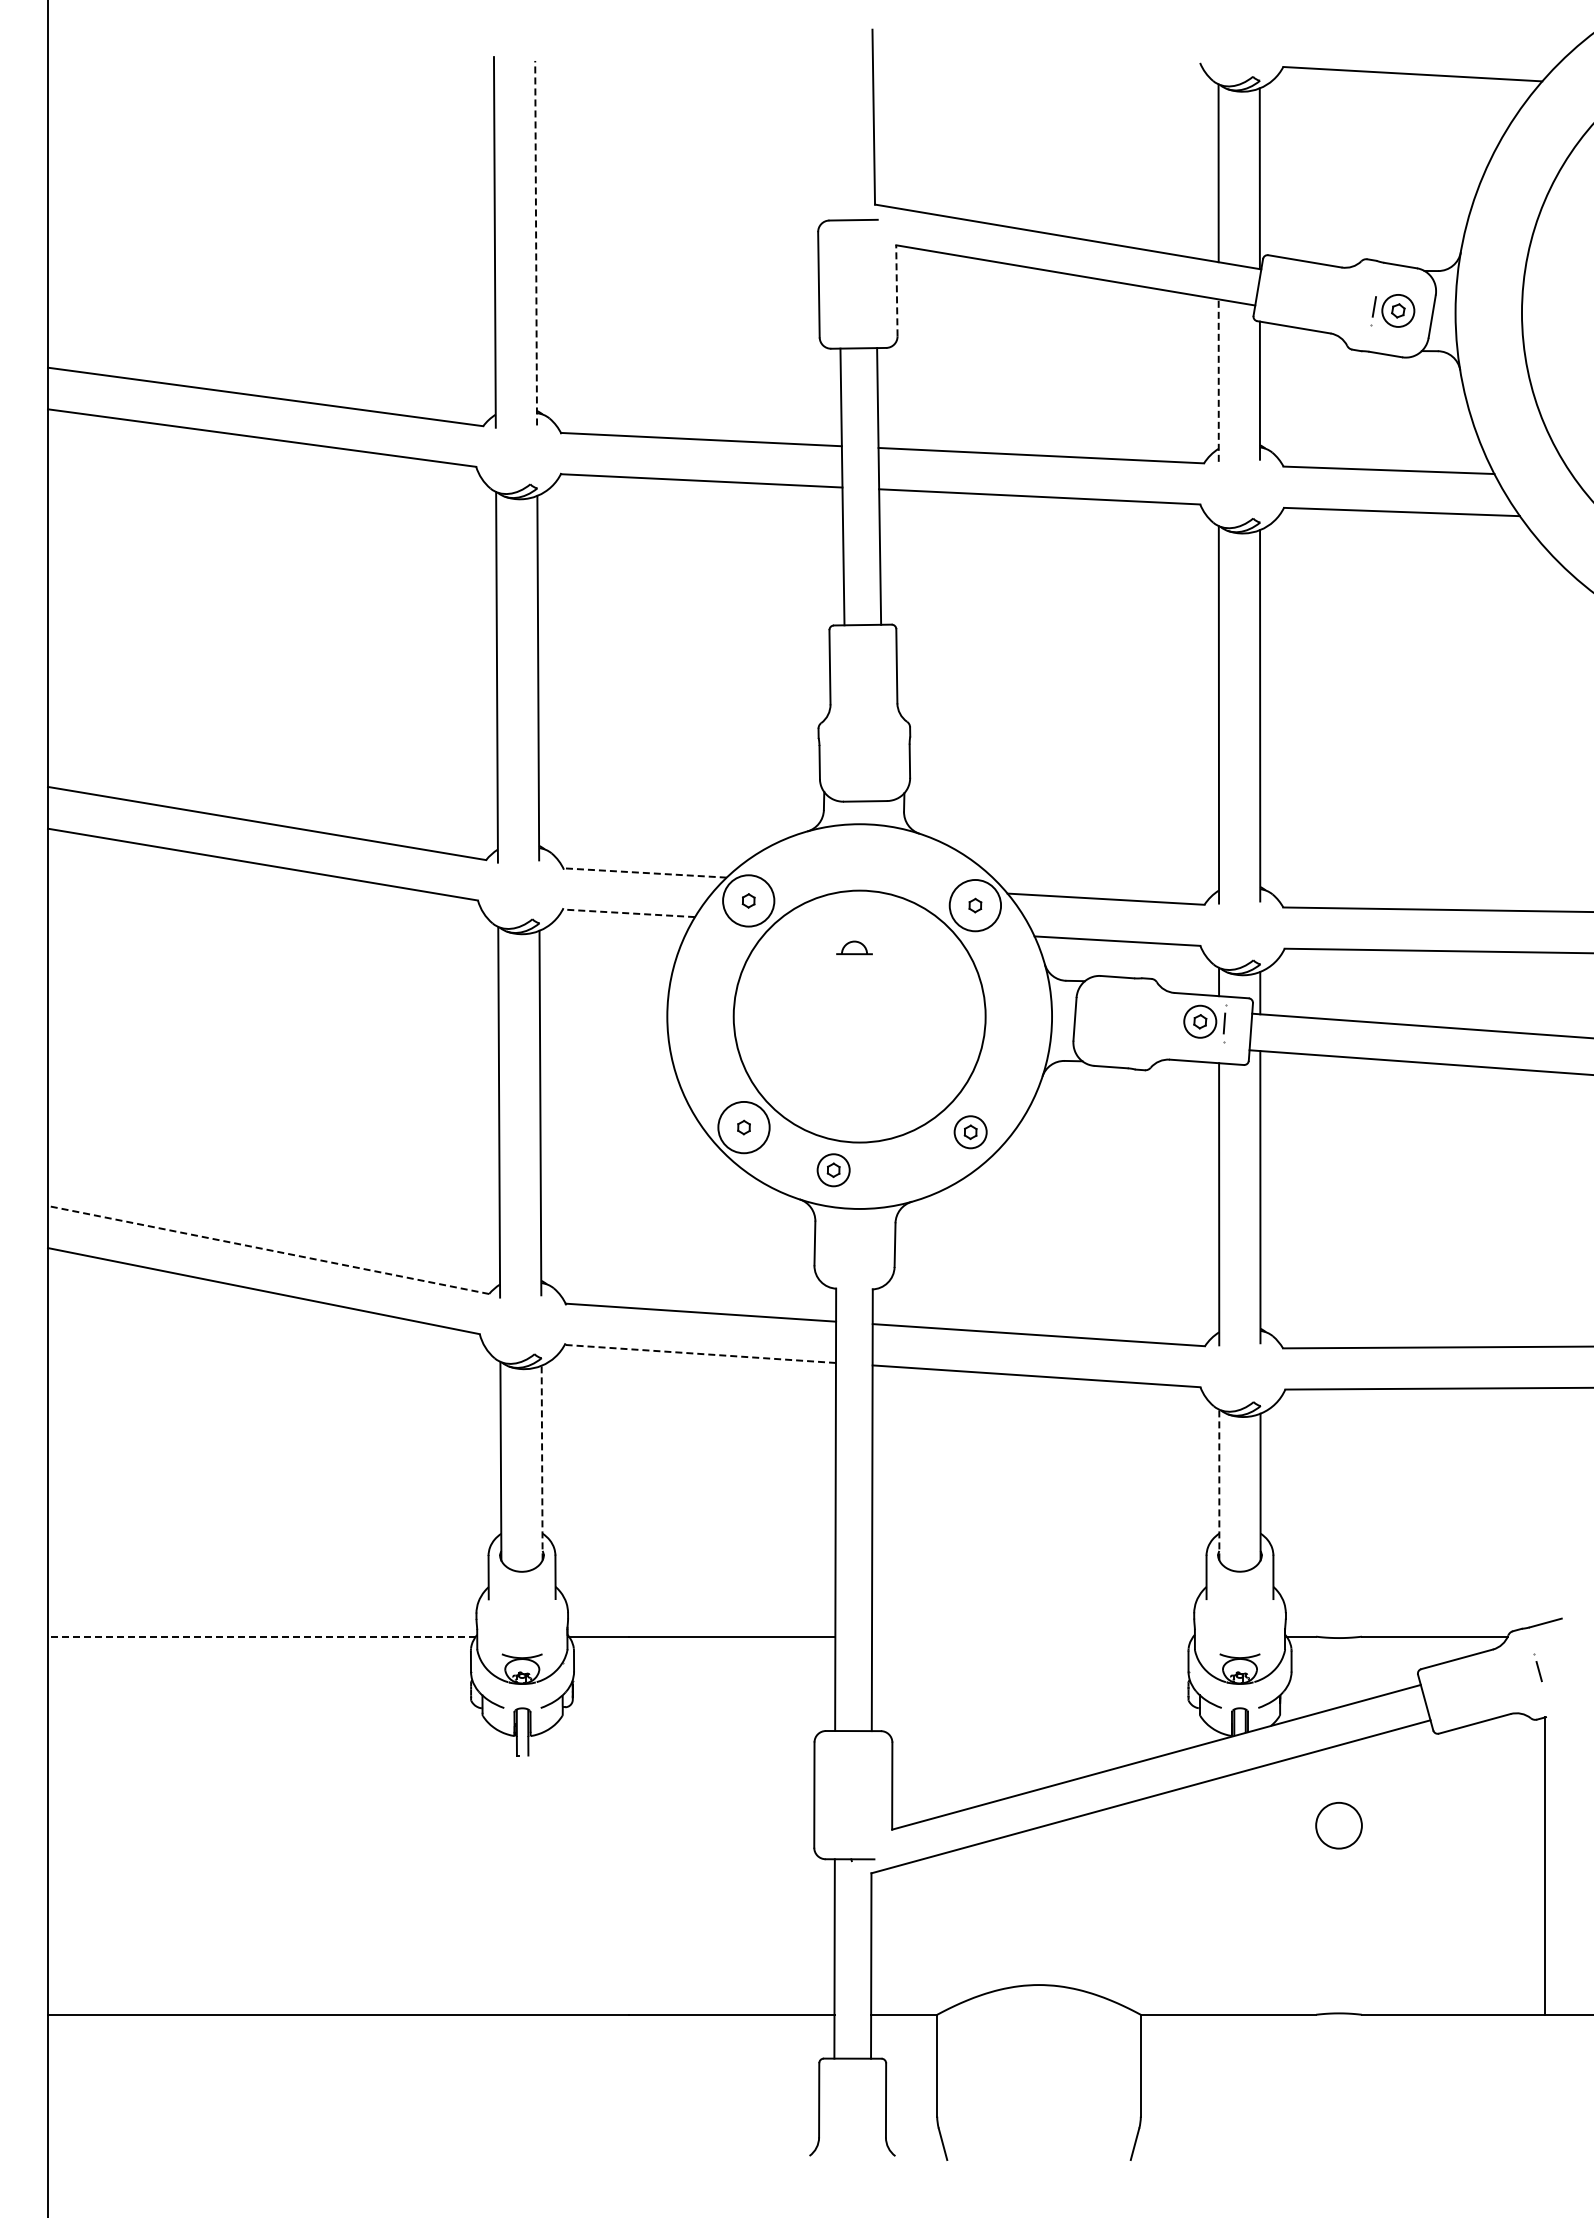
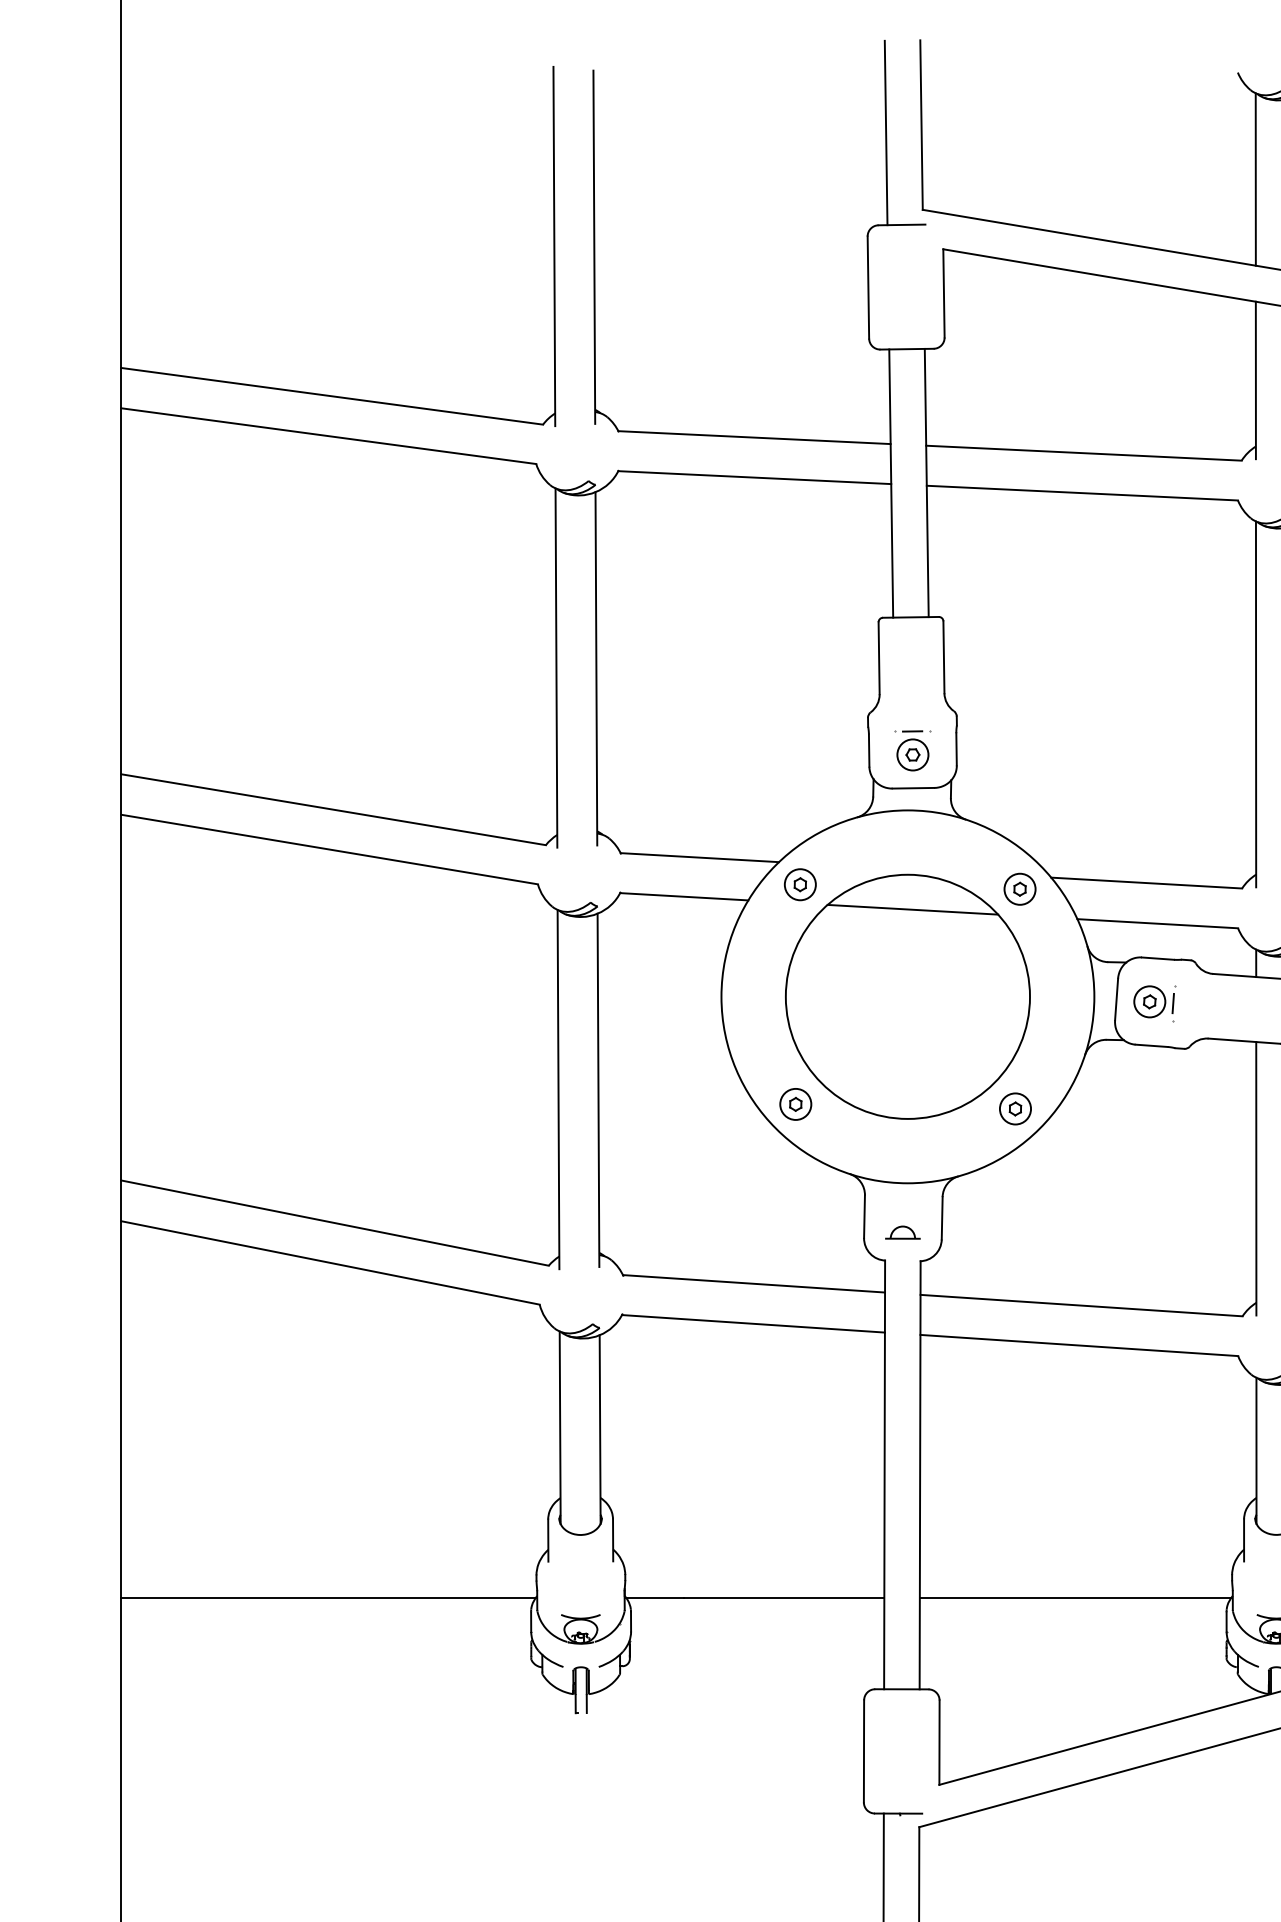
line: (836, 125) -> (885, 133), added
line: (536, 242) -> (594, 246), dashed -> solid
line: (896, 290) -> (943, 293), dashed -> solid
line: (1218, 380) -> (1255, 380), dashed -> solid
part: (864, 762) -> (912, 750), added
line: (645, 872) -> (700, 857), dashed -> solid
circle: (748, 900) -> (800, 884), size x0.62
circle: (975, 905) -> (1020, 889), size x0.62
line: (628, 913) -> (683, 896), dashed -> solid
line: (864, 926) -> (912, 909), added
part: (854, 947) -> (902, 1232), moved
part: (1205, 1023) -> (1154, 1003), moved
circle: (743, 1127) -> (795, 1104), size x0.62
part: (833, 1170) -> (882, 1146), removed
line: (268, 1250) -> (334, 1223), dashed -> solid
line: (700, 1353) -> (753, 1323), dashed -> solid
line: (542, 1462) -> (600, 1429), dashed -> solid
line: (1219, 1484) -> (1256, 1450), dashed -> solid
line: (261, 1636) -> (328, 1597), dashed -> solid
line: (1032, 1636) -> (1075, 1597), added

